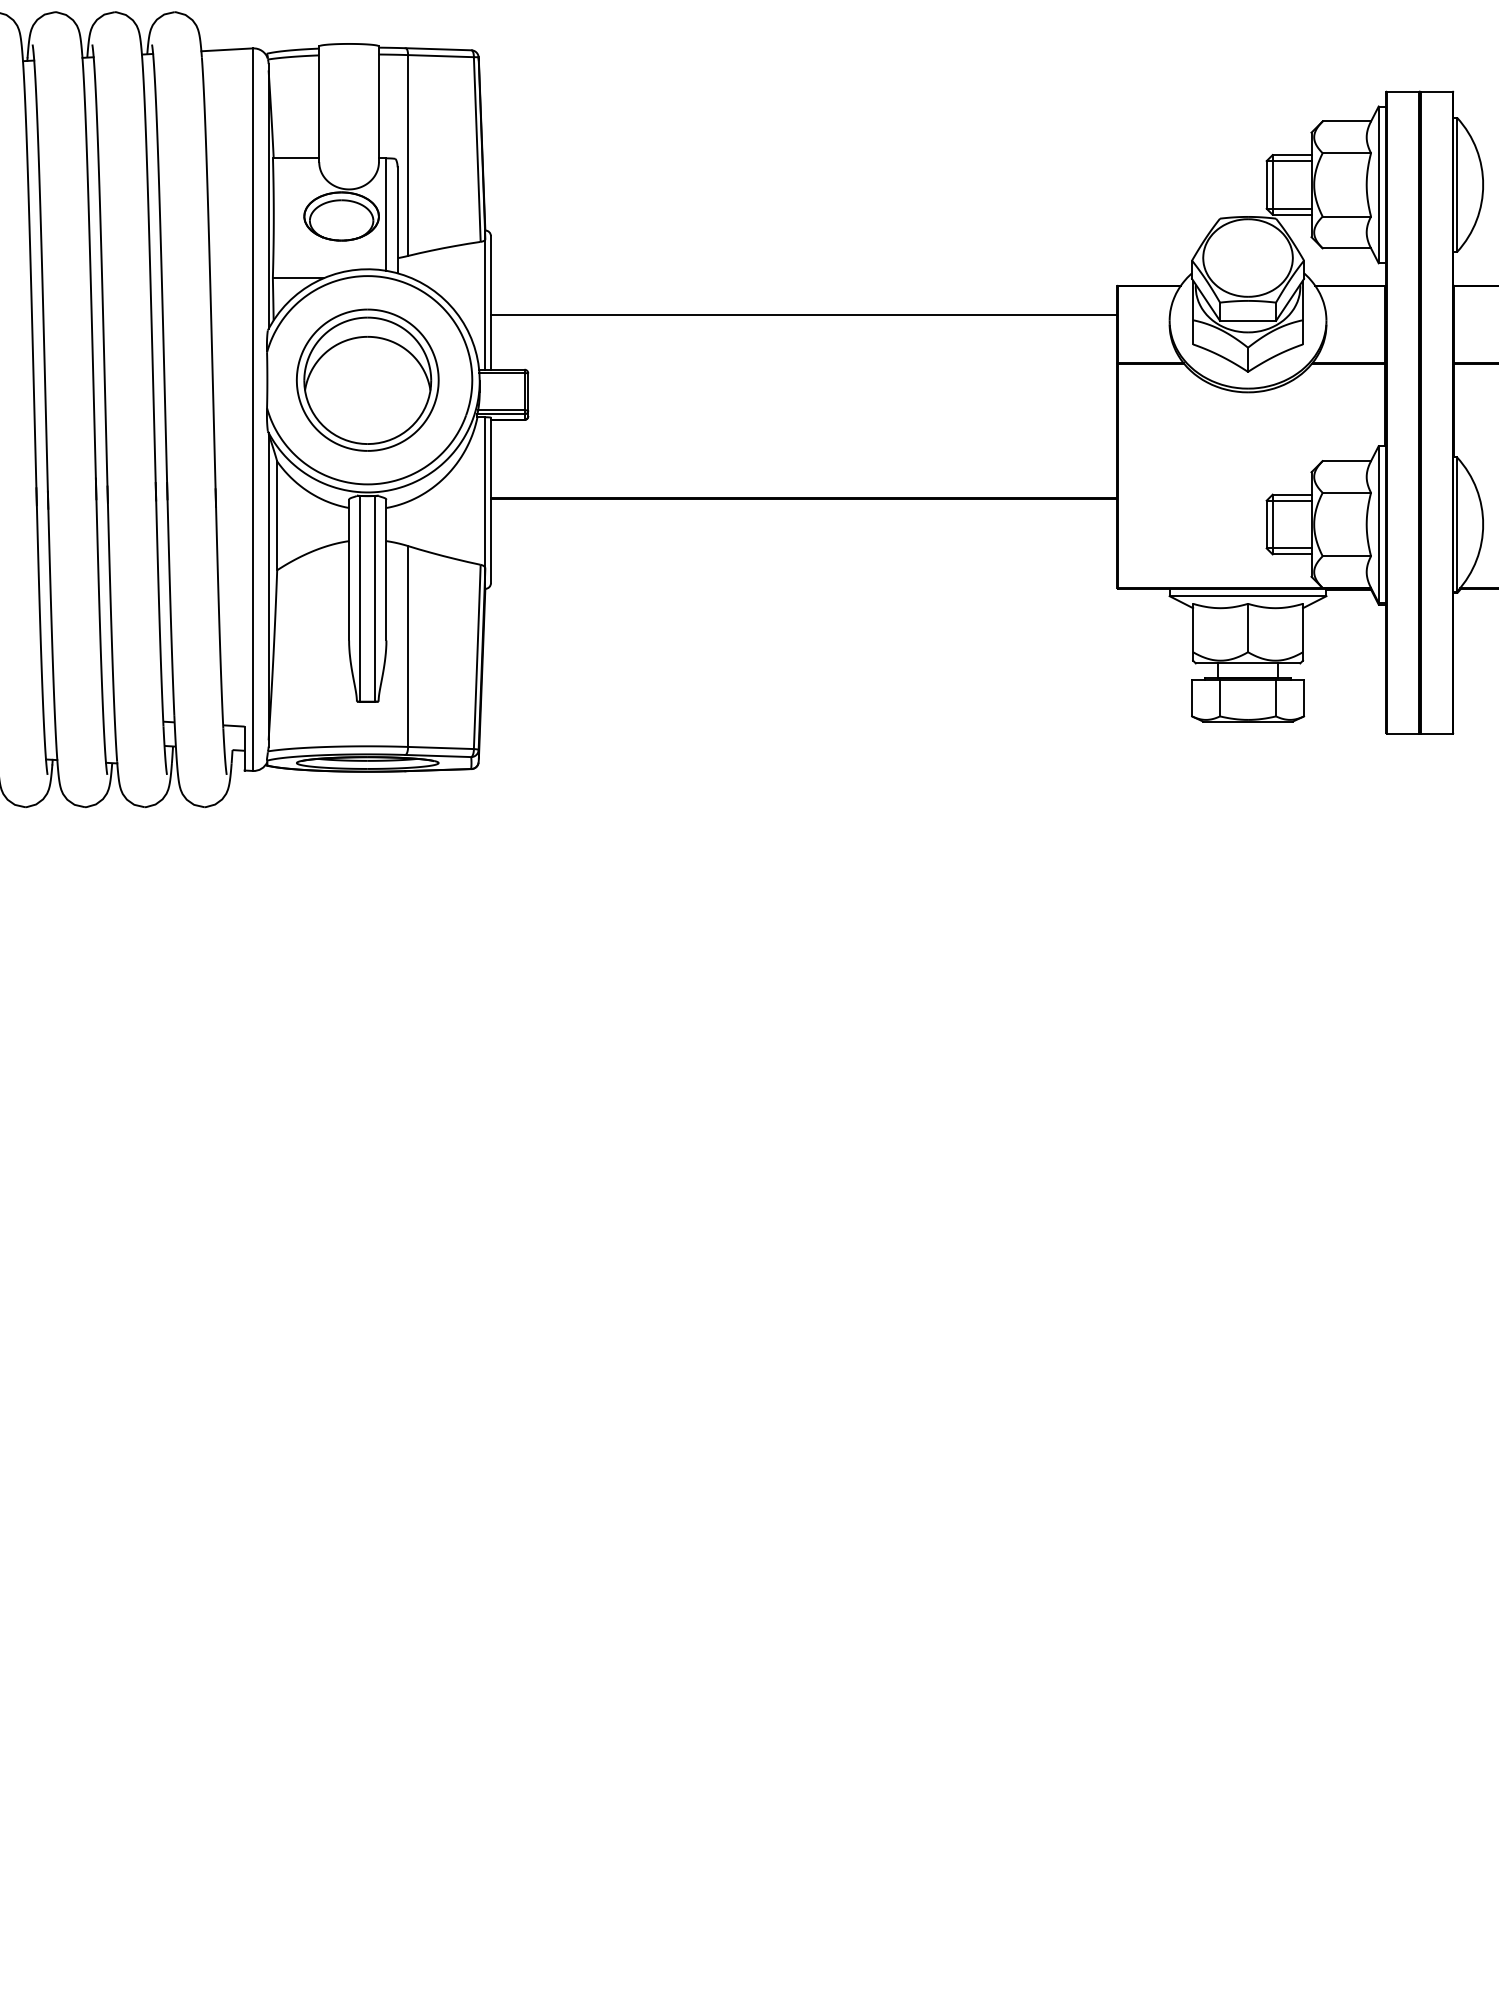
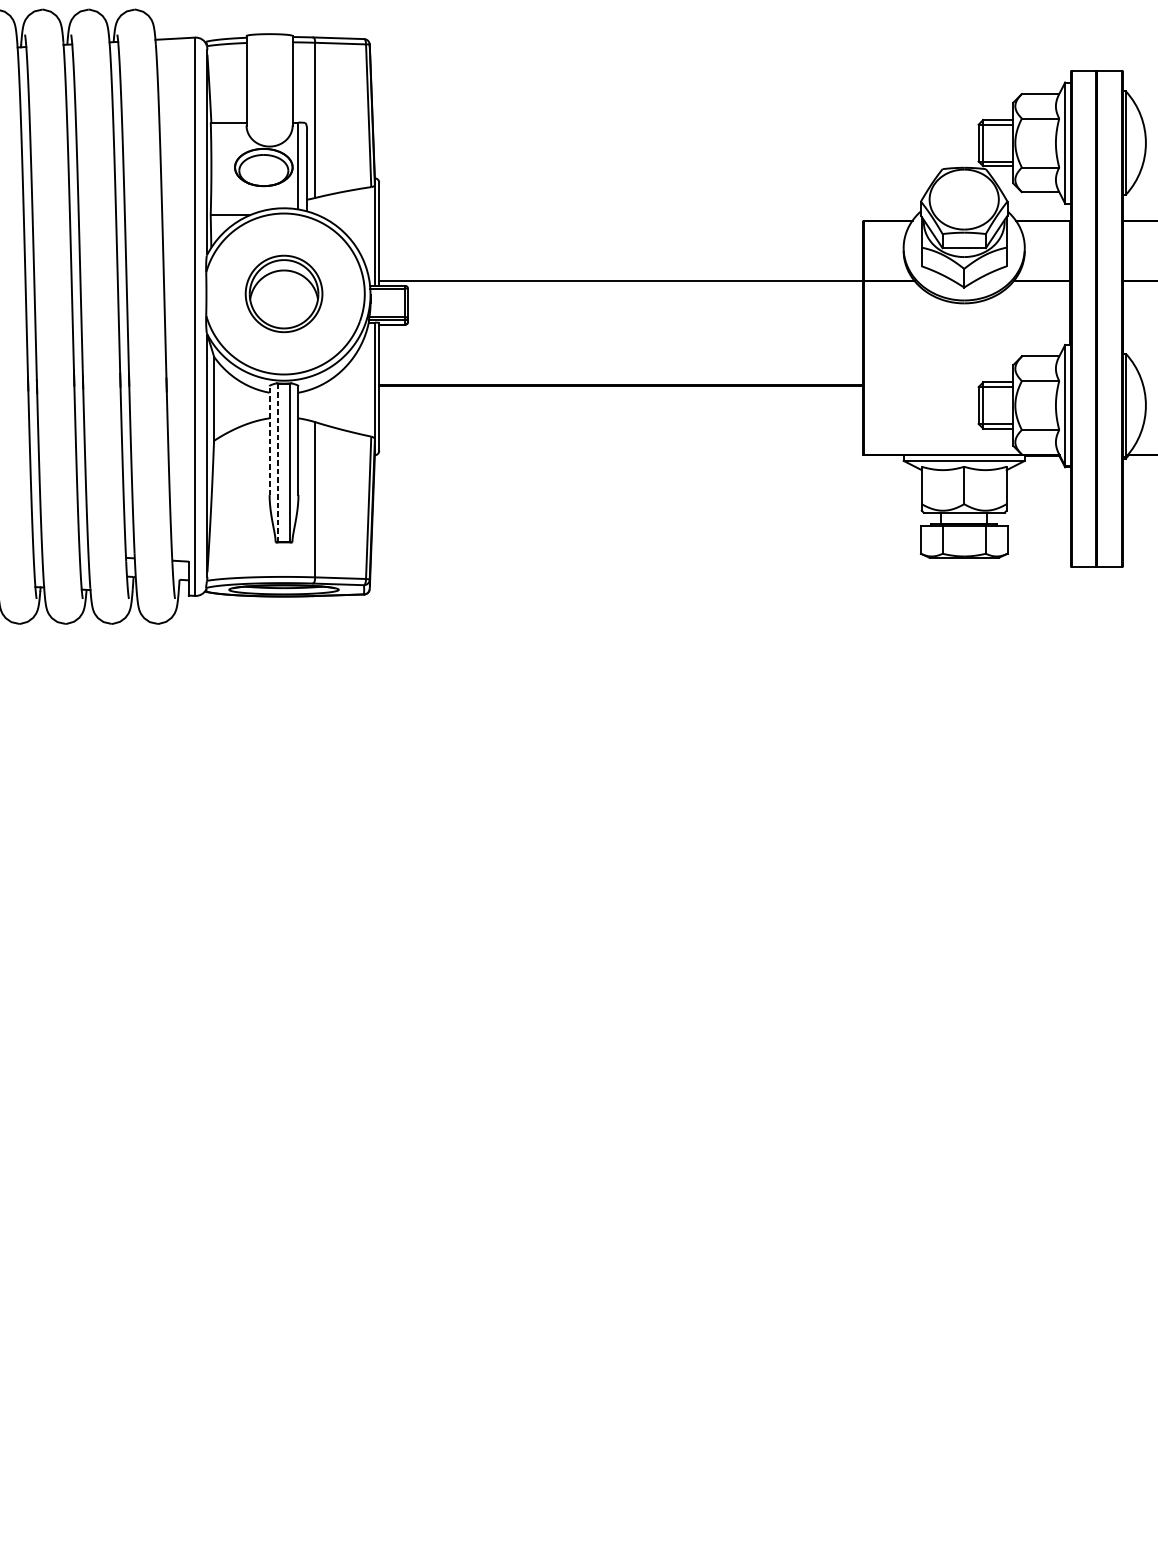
line: (803, 314) -> (620, 281), moved
part: (367, 379) -> (283, 293), size x0.7
line: (349, 569) -> (269, 440), solid -> dashed
line: (360, 598) -> (278, 462), solid -> dashed

